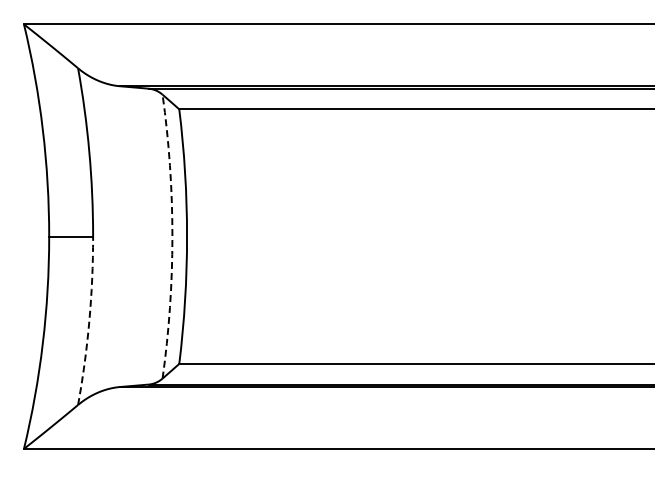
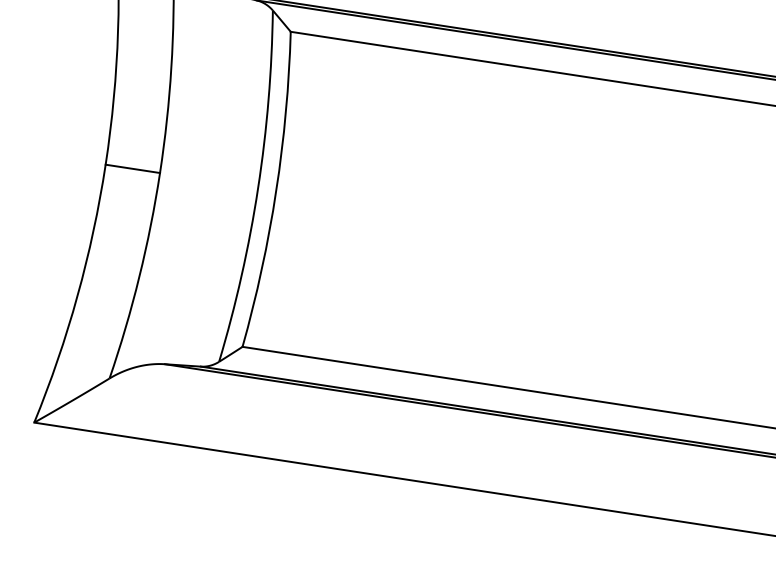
arc: (172, 236) -> (258, 187), dashed -> solid
arc: (89, 321) -> (139, 277), dashed -> solid

